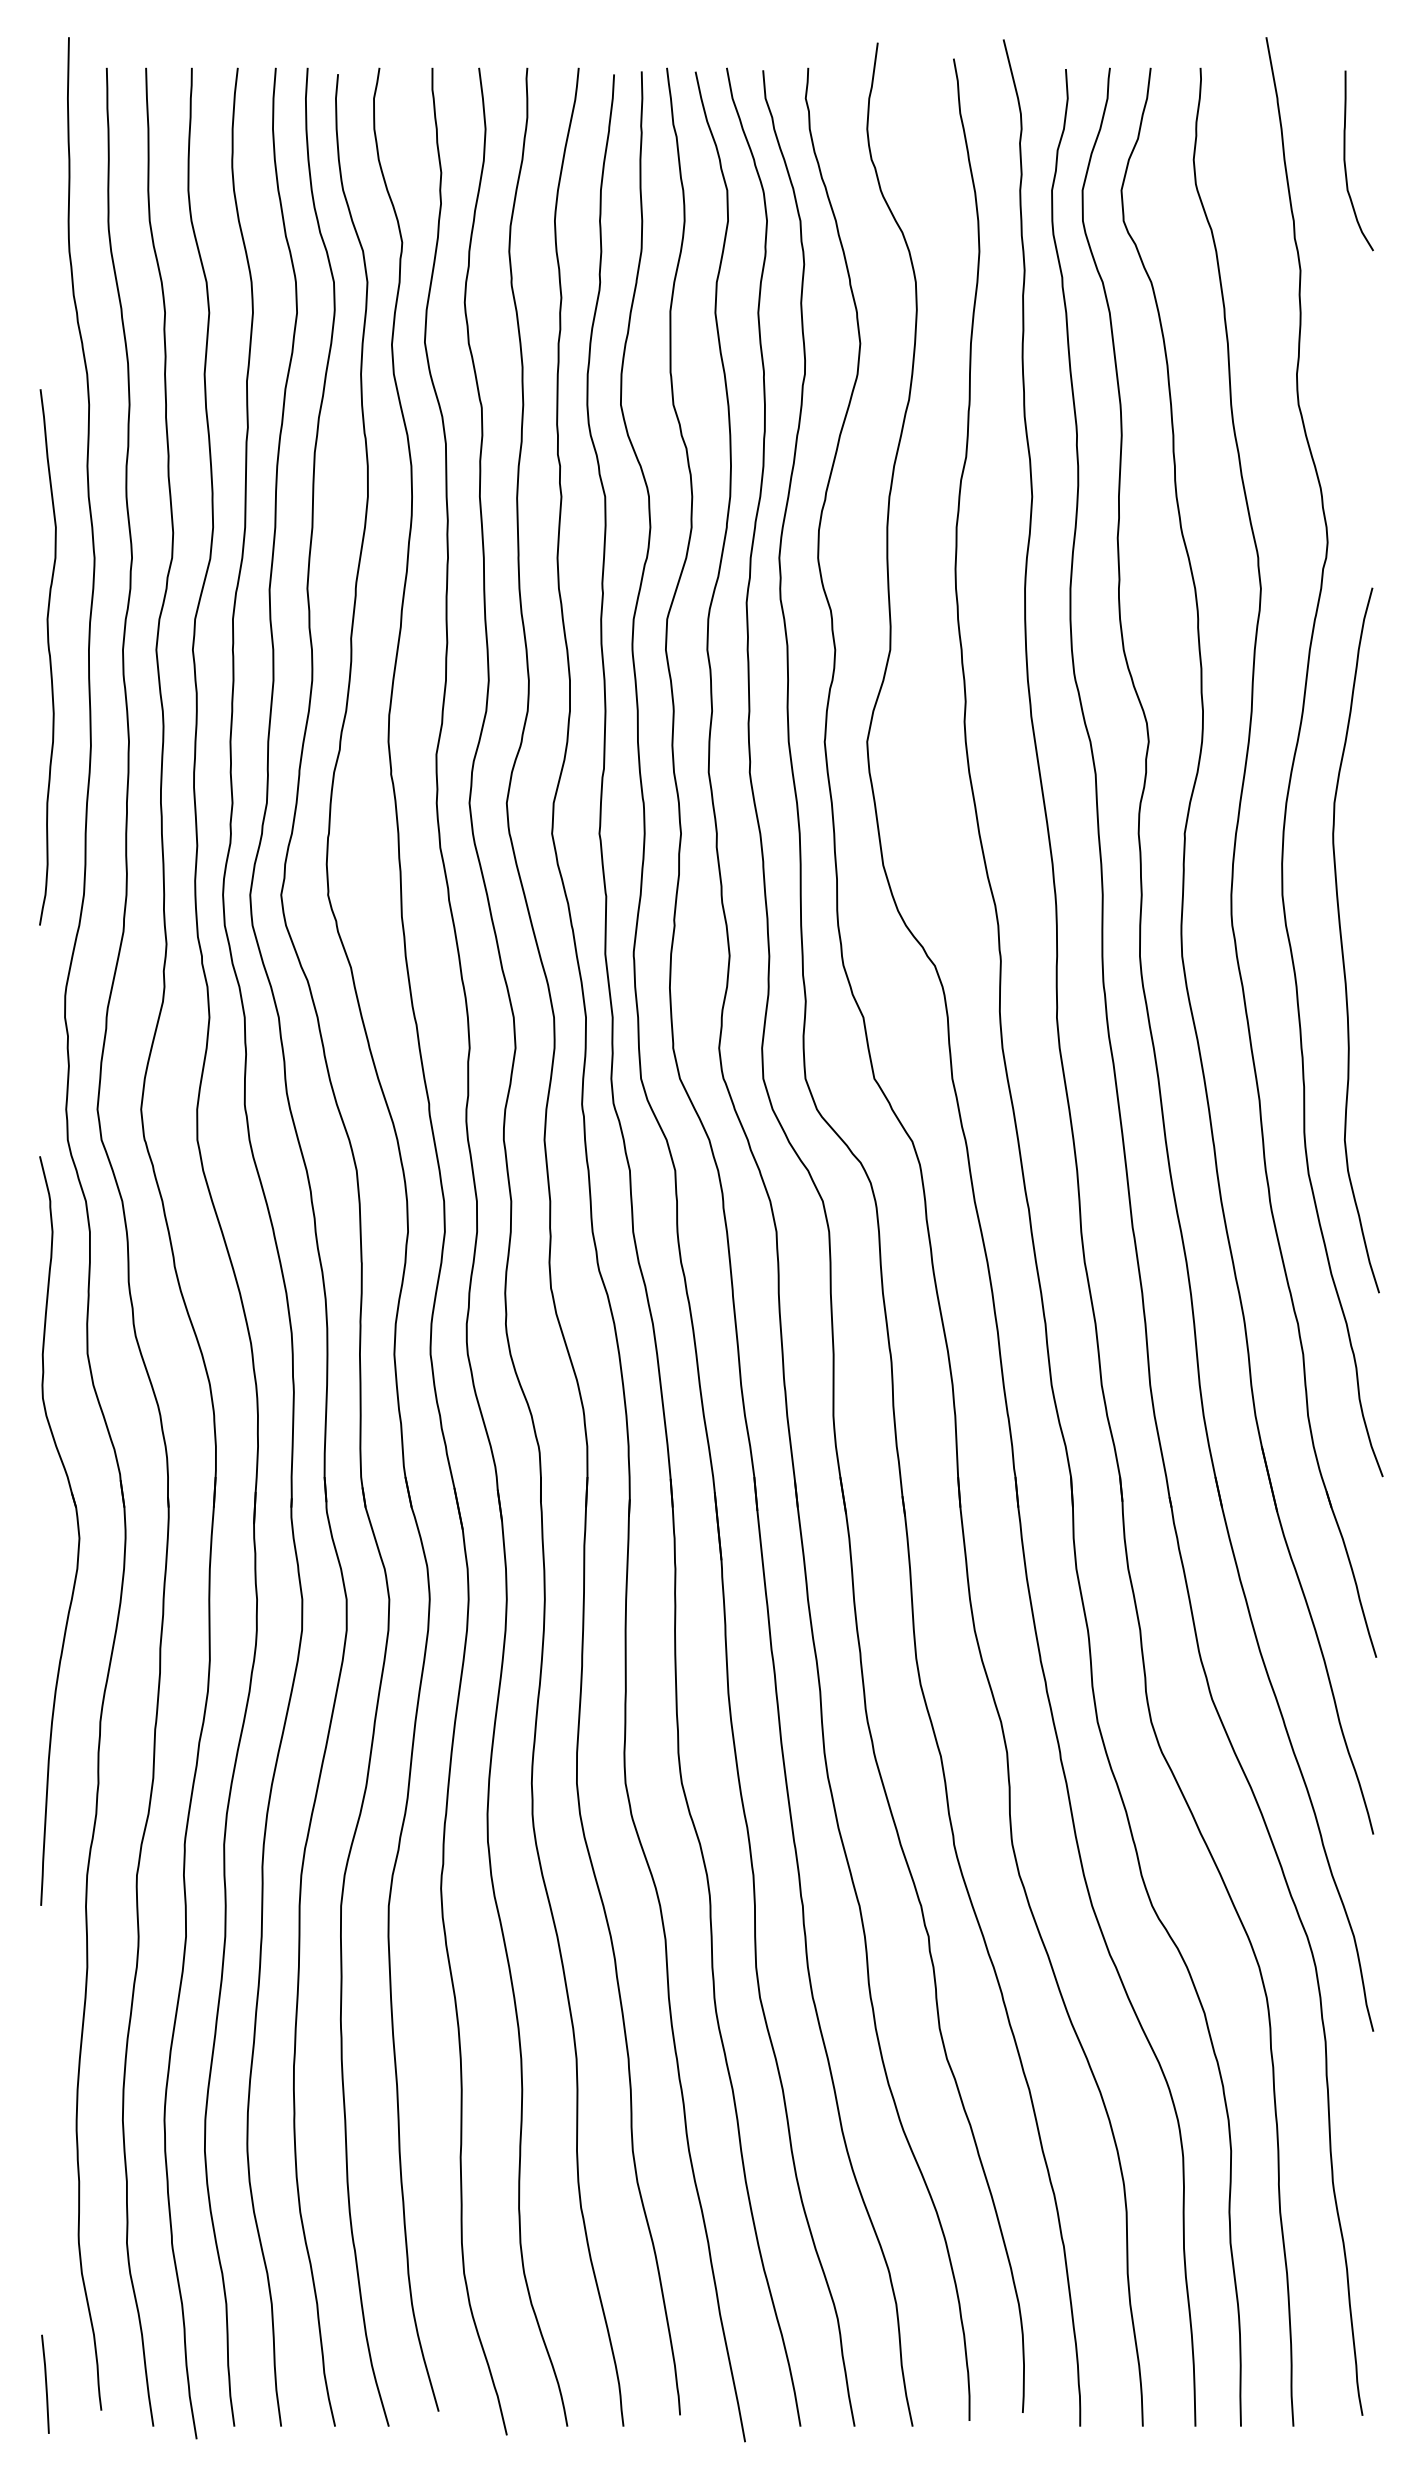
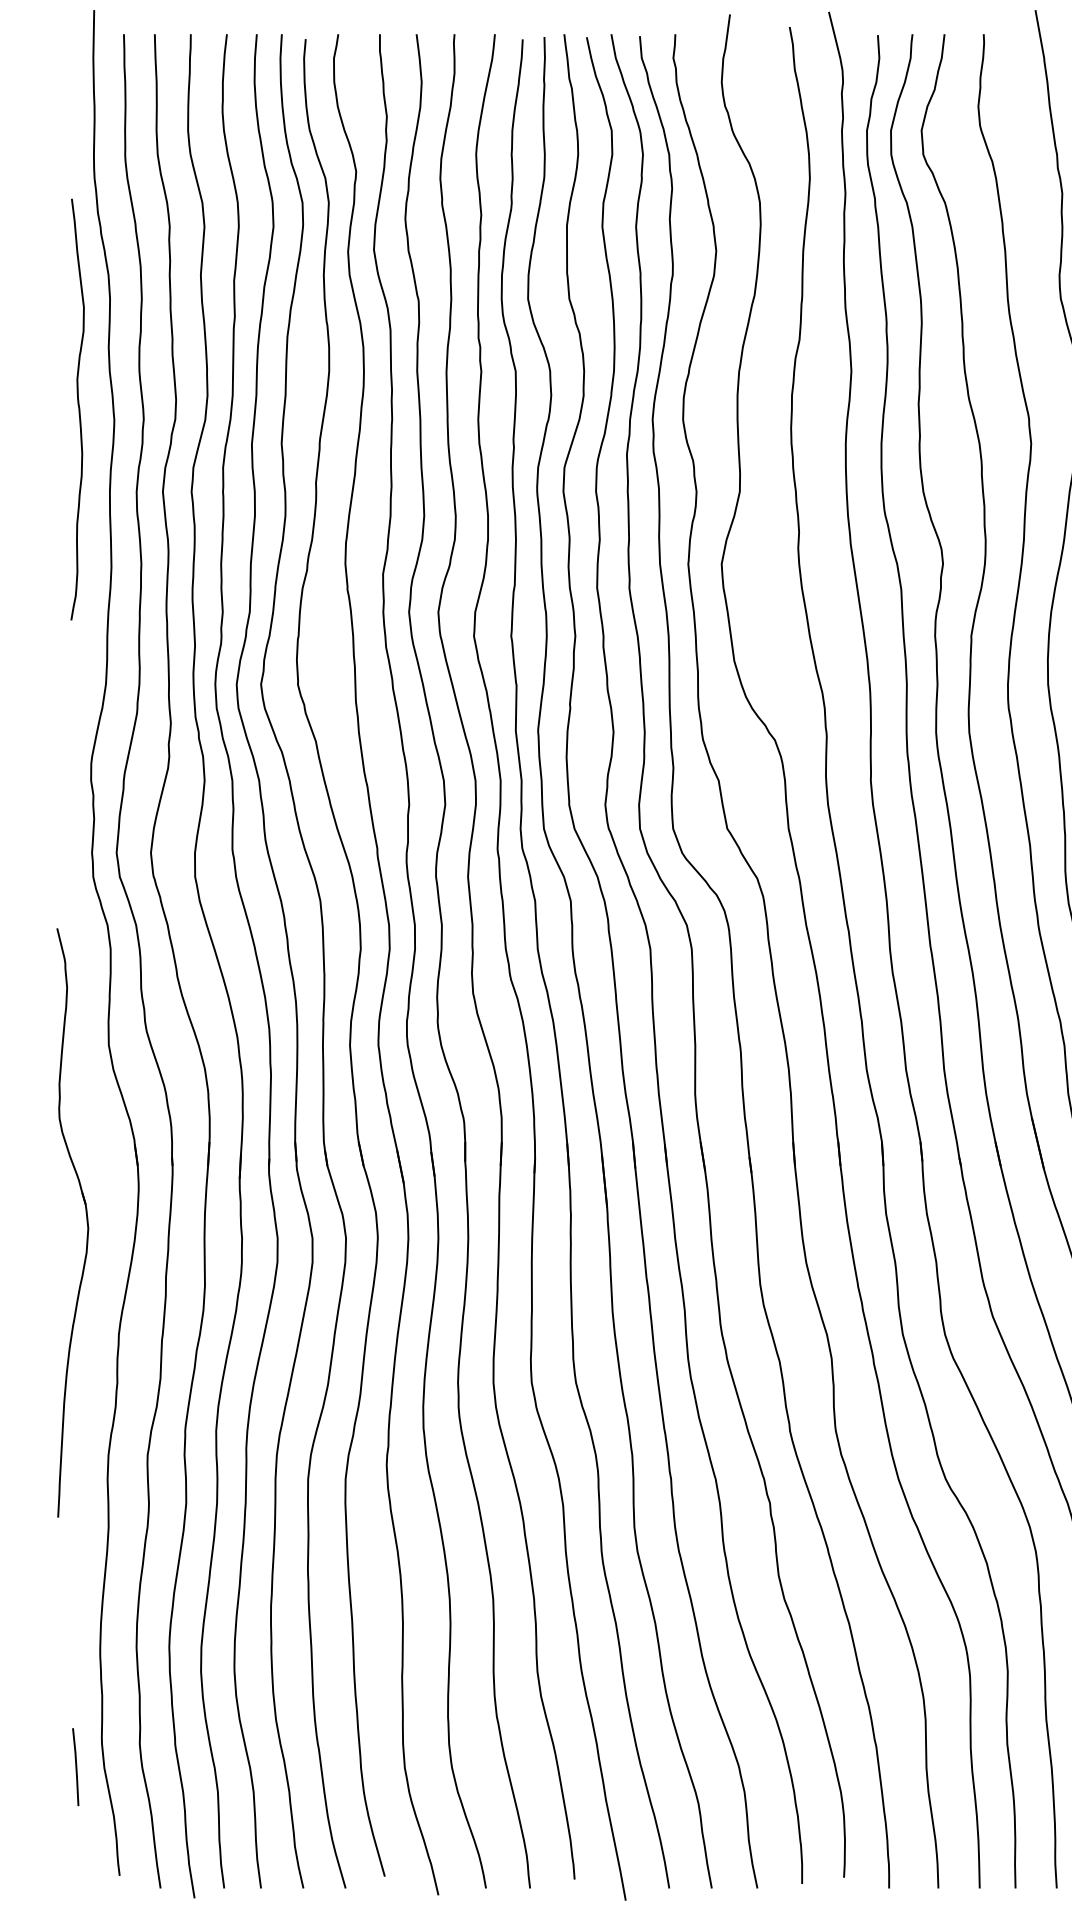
curve: (49, 657) -> (78, 409), moved
part: (77, 1530) -> (86, 1222), moved
line: (45, 2383) -> (75, 1766), moved

